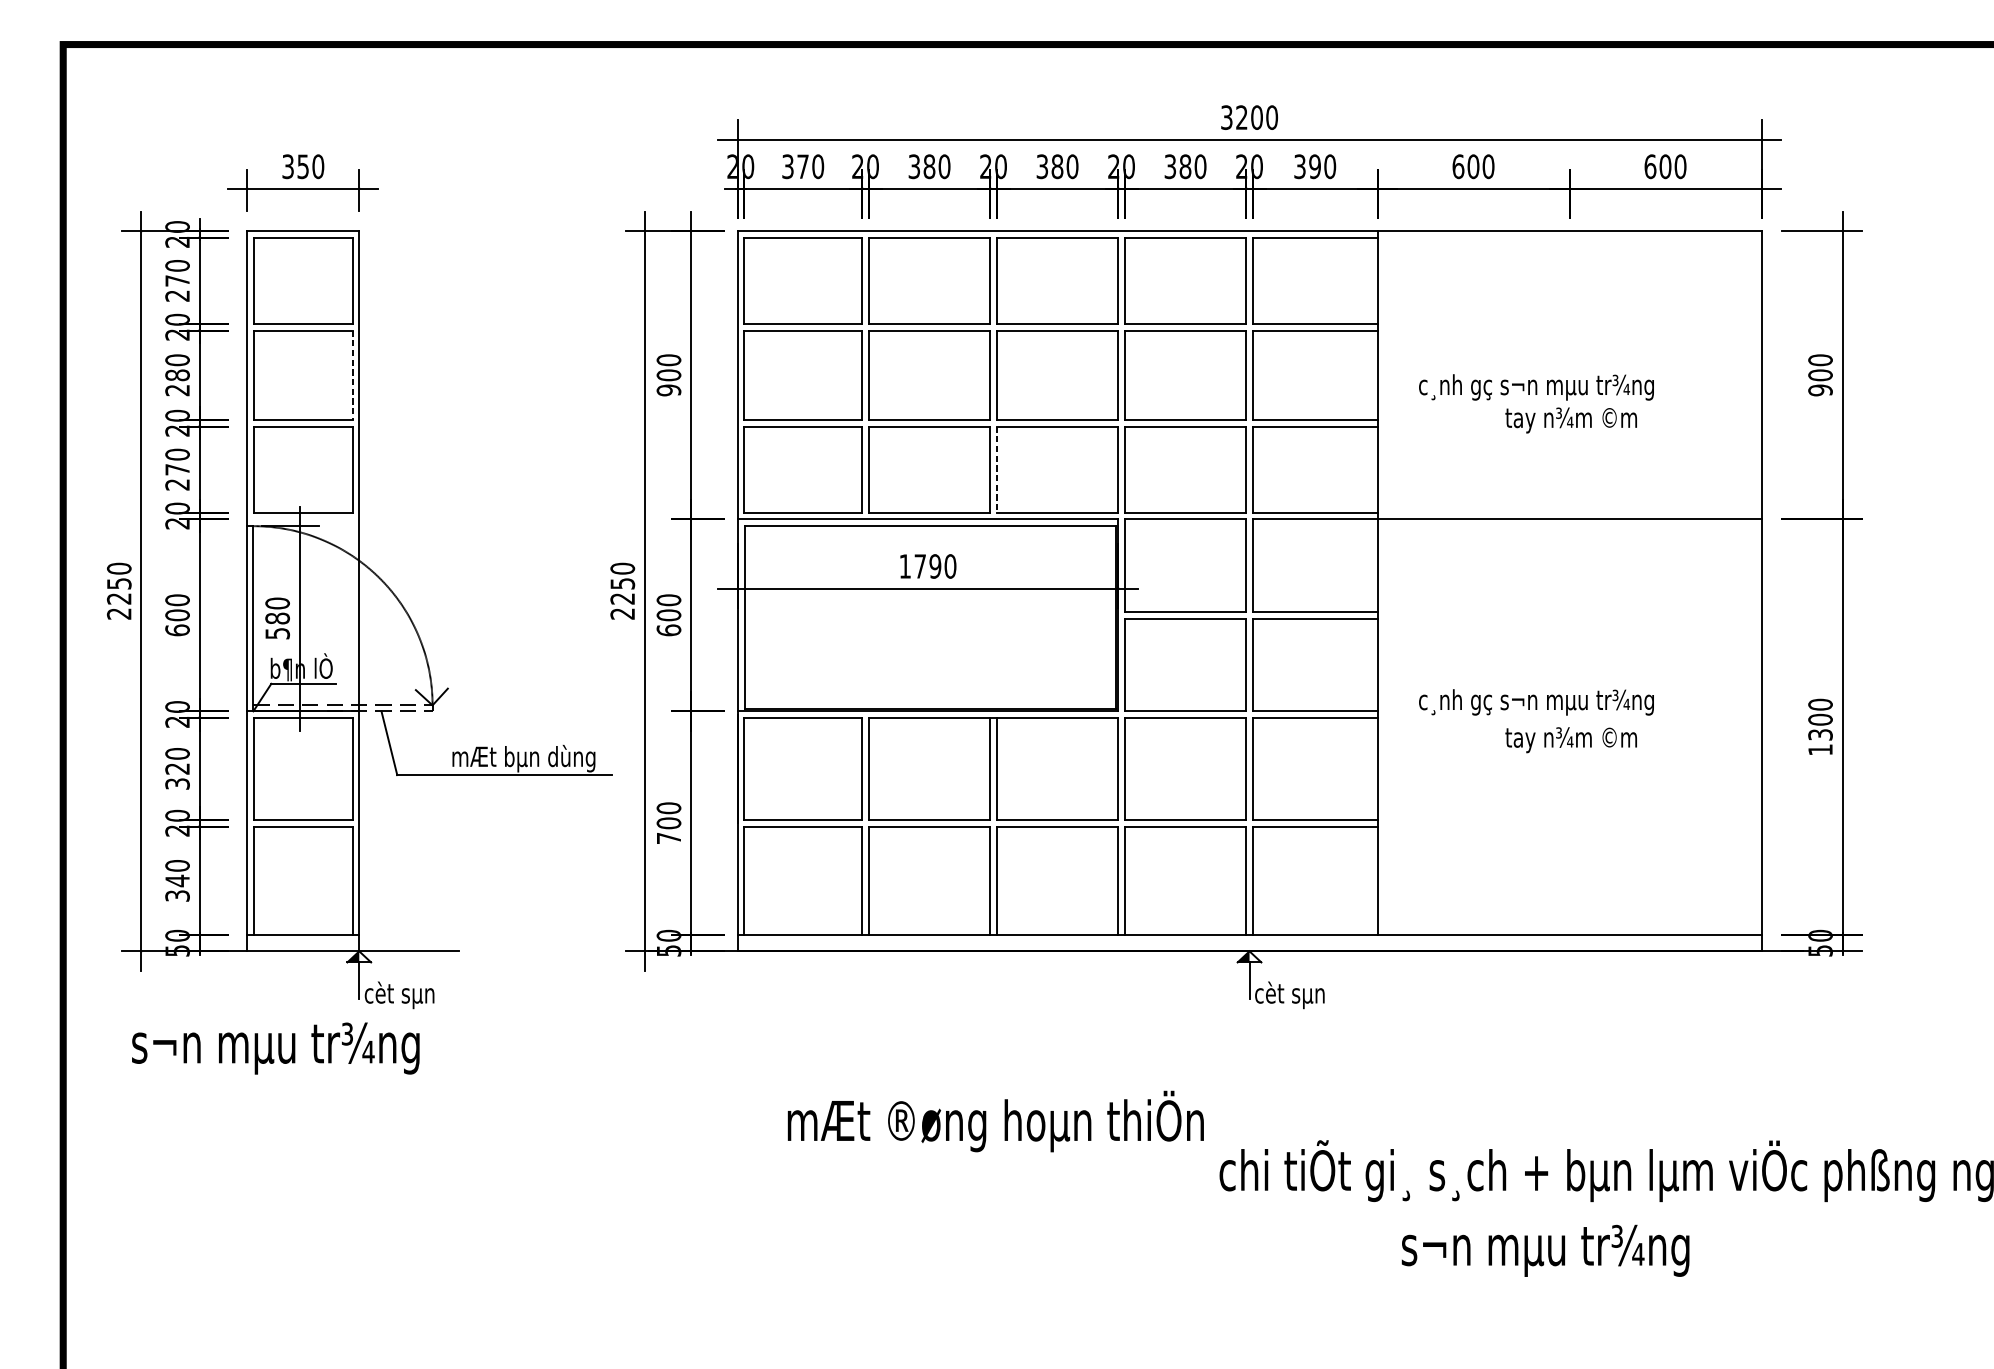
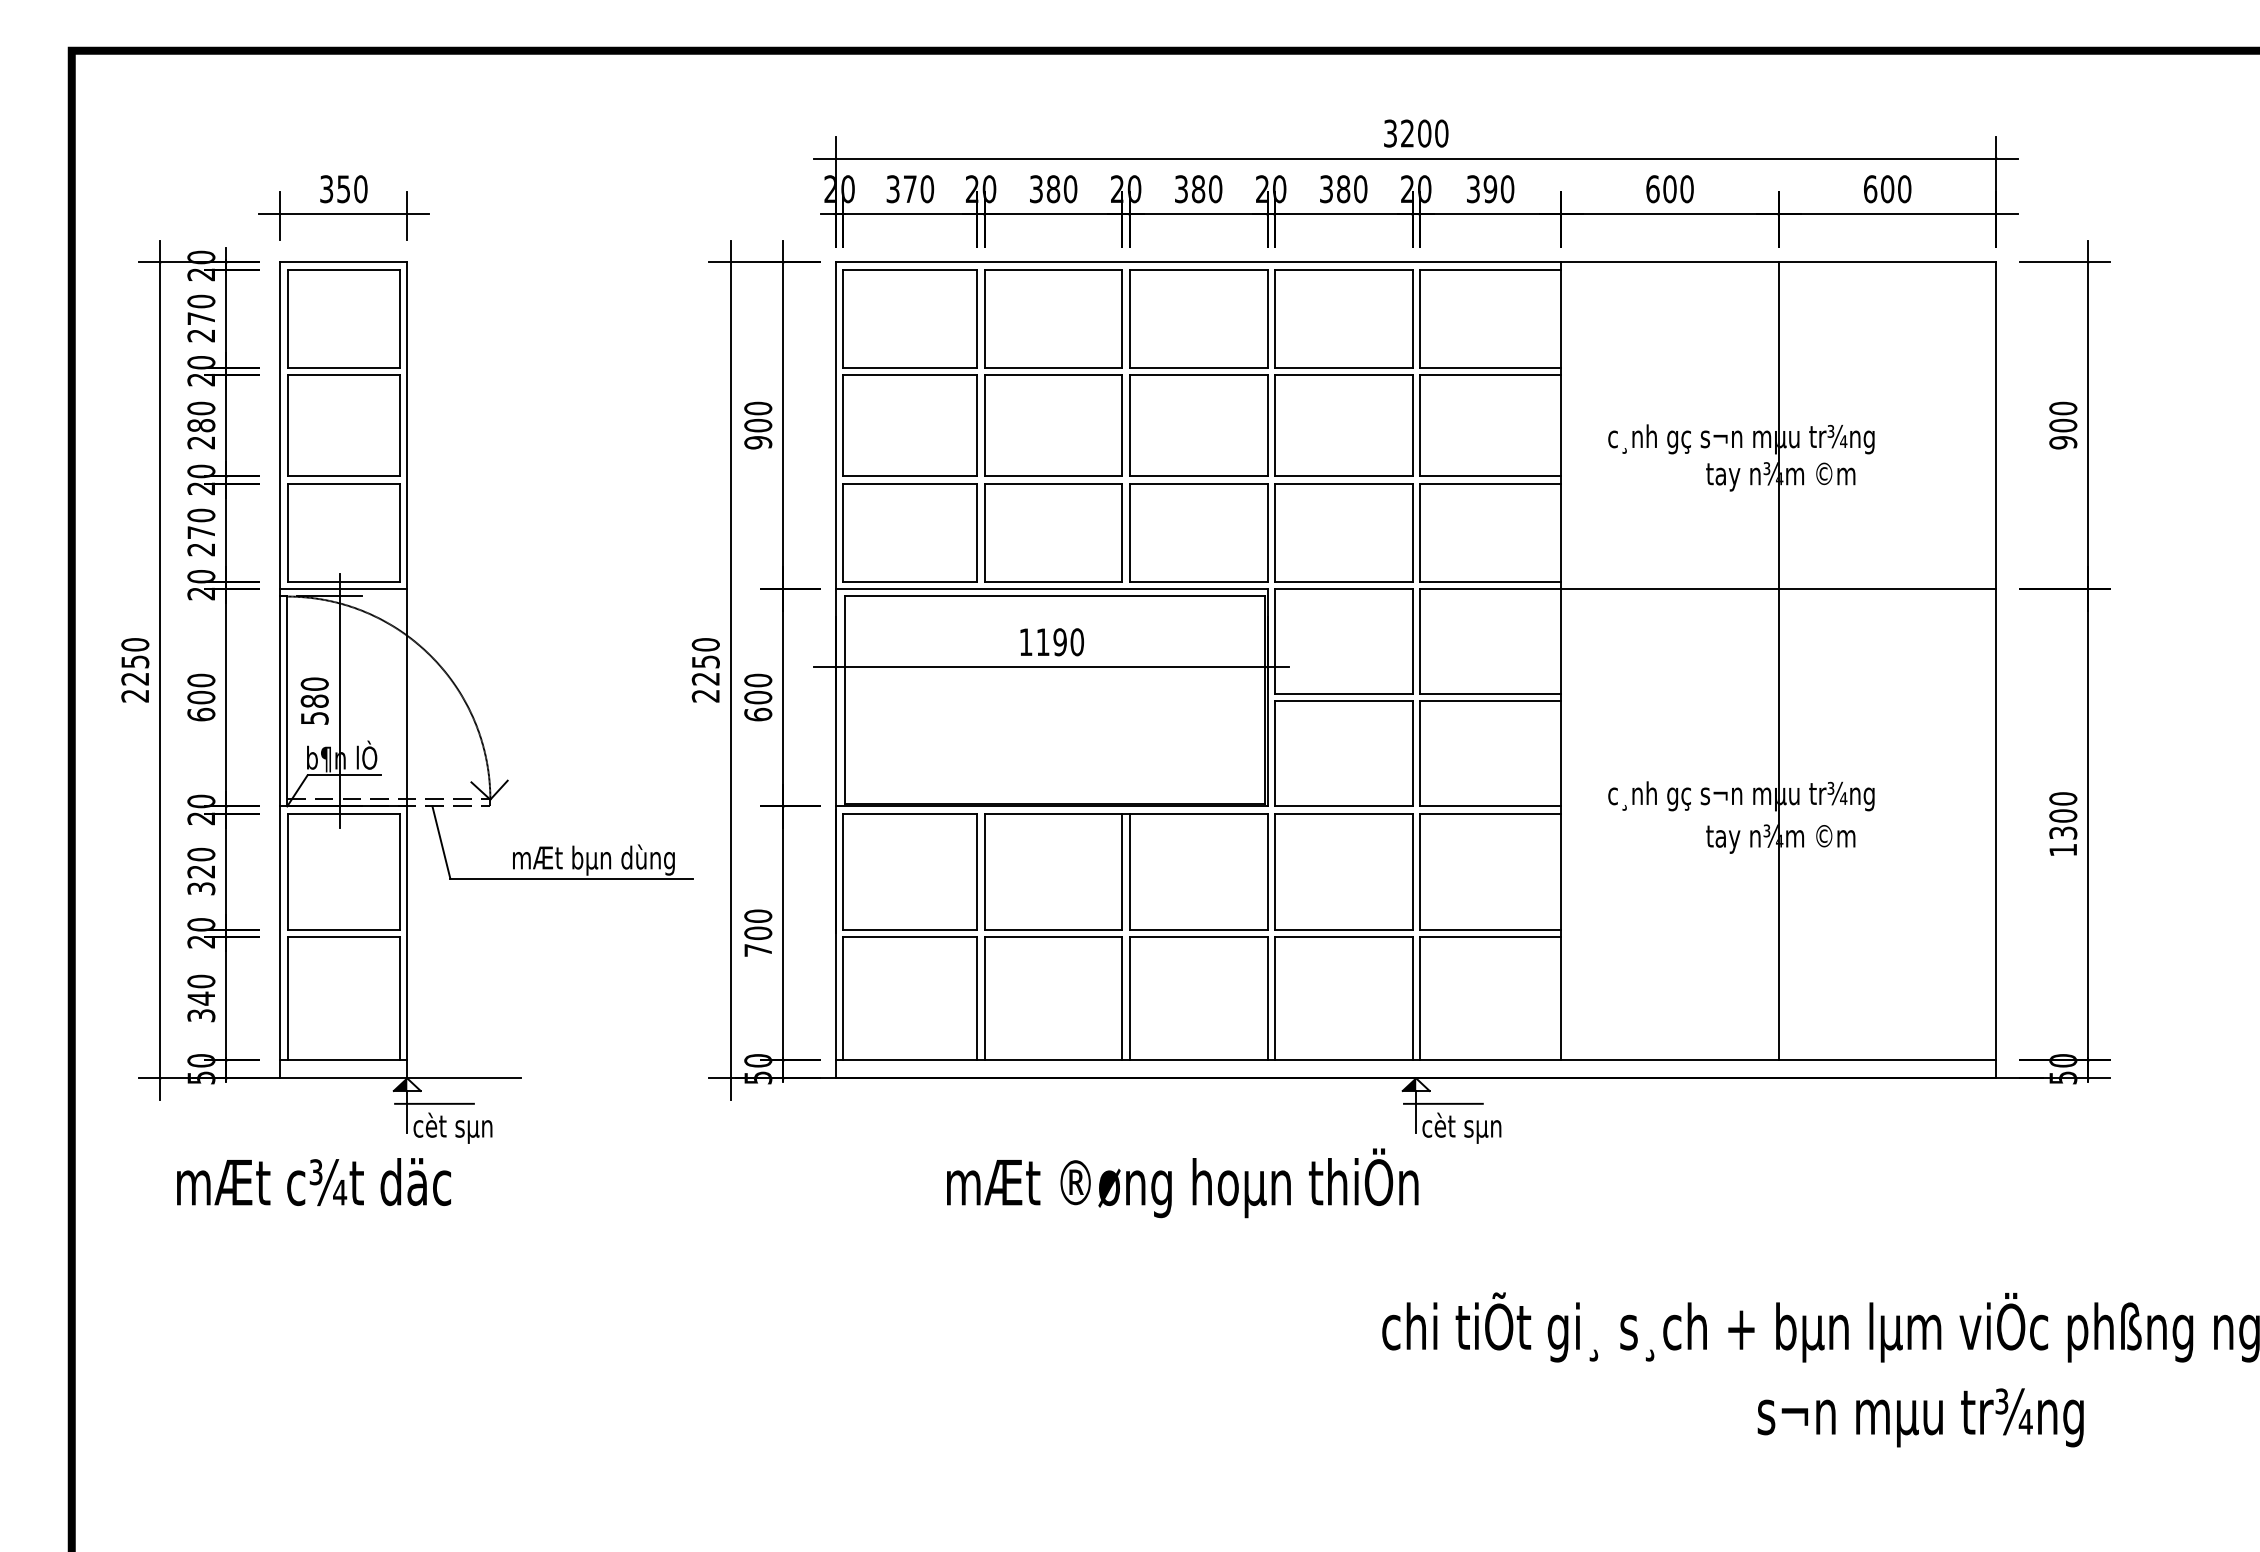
line: (353, 375) -> (400, 425), dashed -> solid
line: (996, 469) -> (1129, 532), dashed -> solid
line: (302, 519) -> (343, 588), added
text: (919, 565) -> (1042, 641), 1790 -> 1190
line: (1569, 583) -> (1778, 661), added
line: (383, 973) -> (434, 1103), added
line: (1273, 973) -> (1443, 1103), added
text: (275, 1048) -> (312, 1188), s¬n mµu tr¾ng -> mÆt c¾t däc
text: (995, 1121) -> (1182, 1183), moved
text: (1545, 1250) -> (1920, 1417), moved

